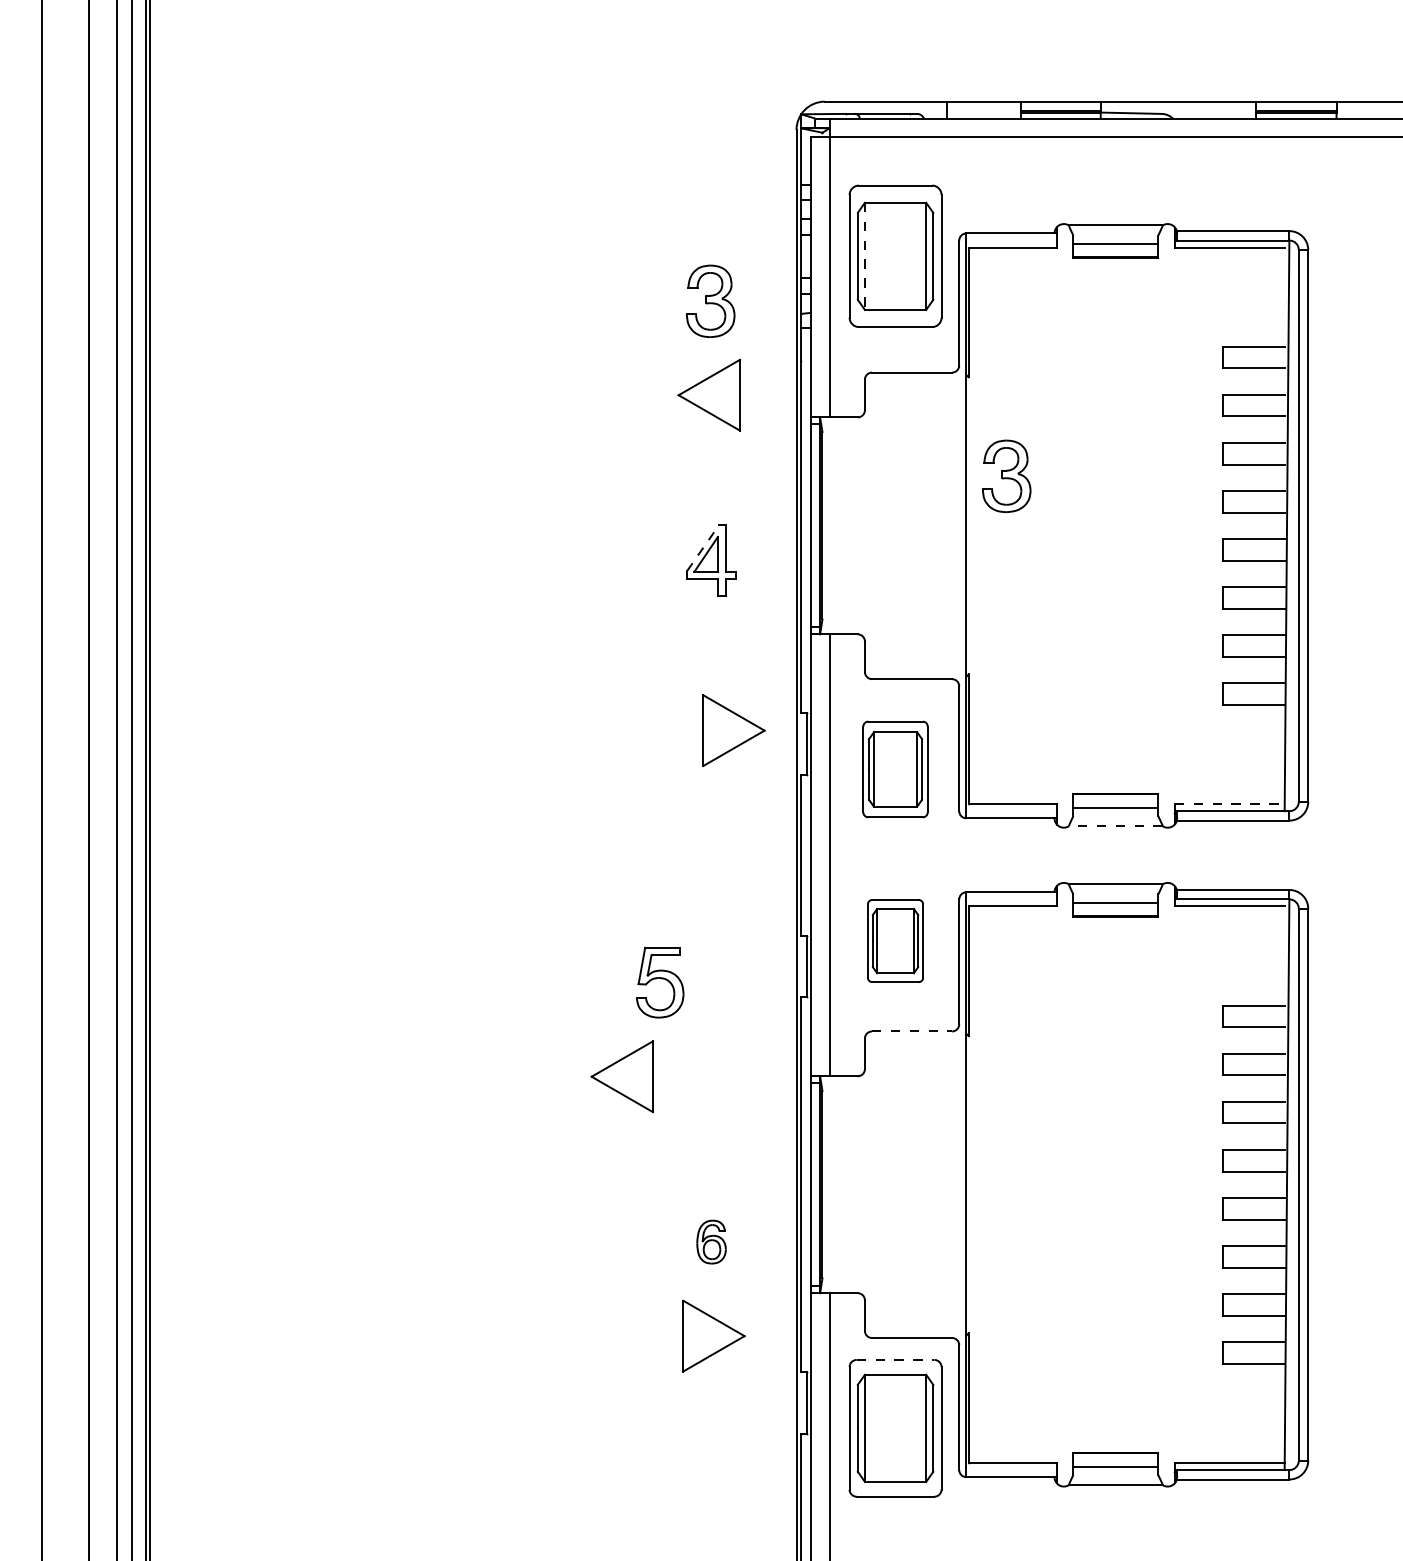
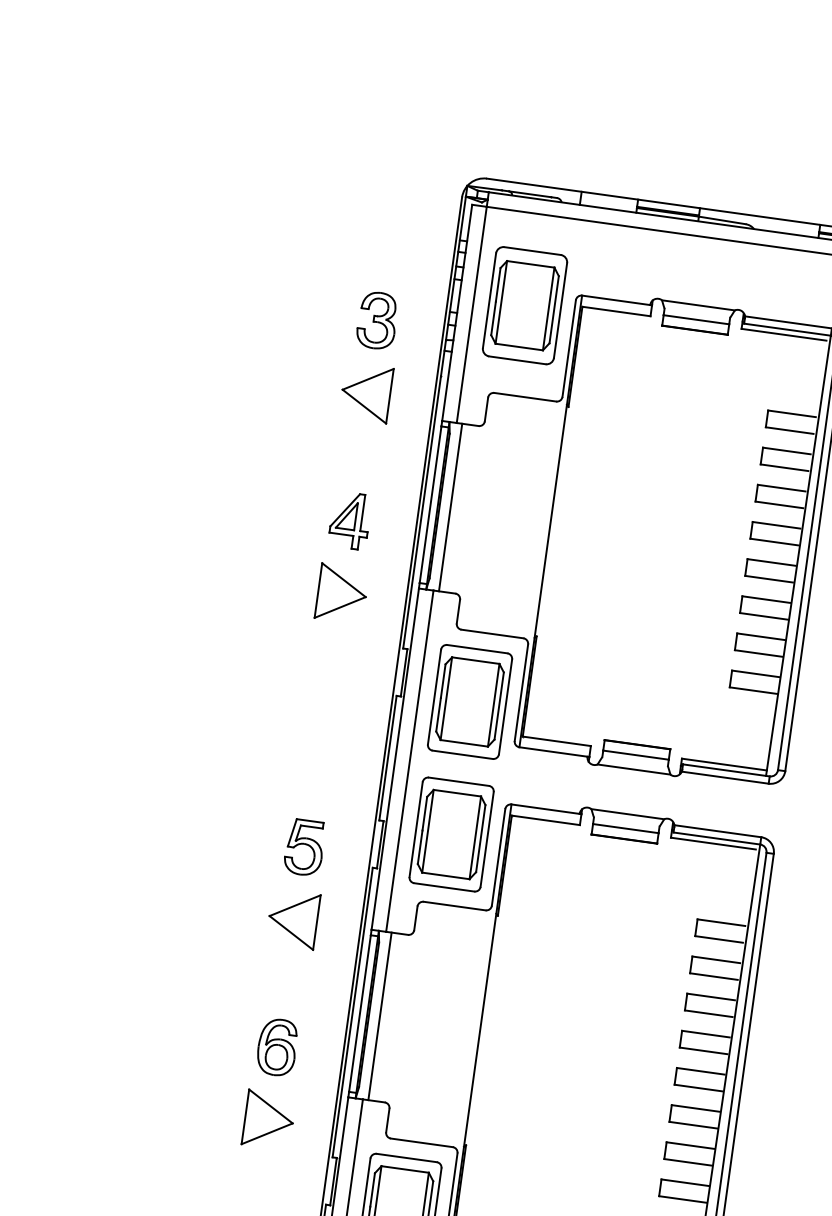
line: (864, 256) -> (501, 302), dashed -> solid
part: (1006, 476) -> (587, 487), removed
line: (836, 525) -> (450, 507), added
line: (703, 547) -> (345, 509), dashed -> solid
part: (733, 730) -> (341, 593), moved
part: (895, 769) -> (469, 702), size x1.43
line: (1229, 804) -> (724, 764), dashed -> solid
line: (1115, 826) -> (633, 769), dashed -> solid
part: (895, 940) -> (451, 834), size x1.67
part: (660, 982) -> (304, 847), moved
line: (912, 1031) -> (455, 906), dashed -> solid
part: (621, 1076) -> (292, 919), moved
line: (836, 1184) -> (379, 1016), added
part: (711, 1241) -> (277, 1046), size x1.67
line: (895, 1359) -> (406, 1157), dashed -> solid

